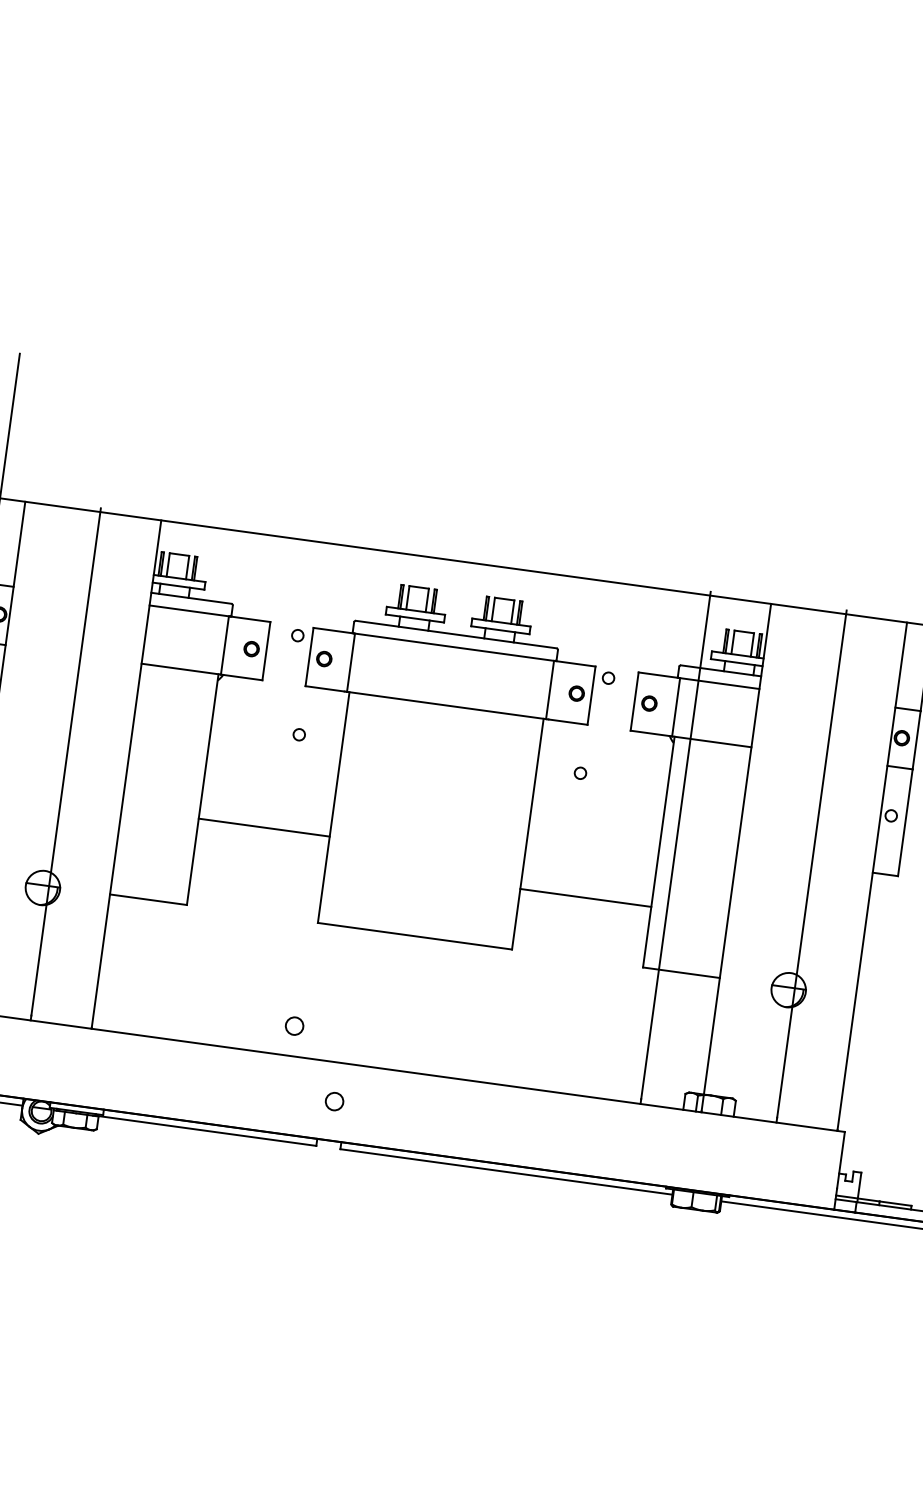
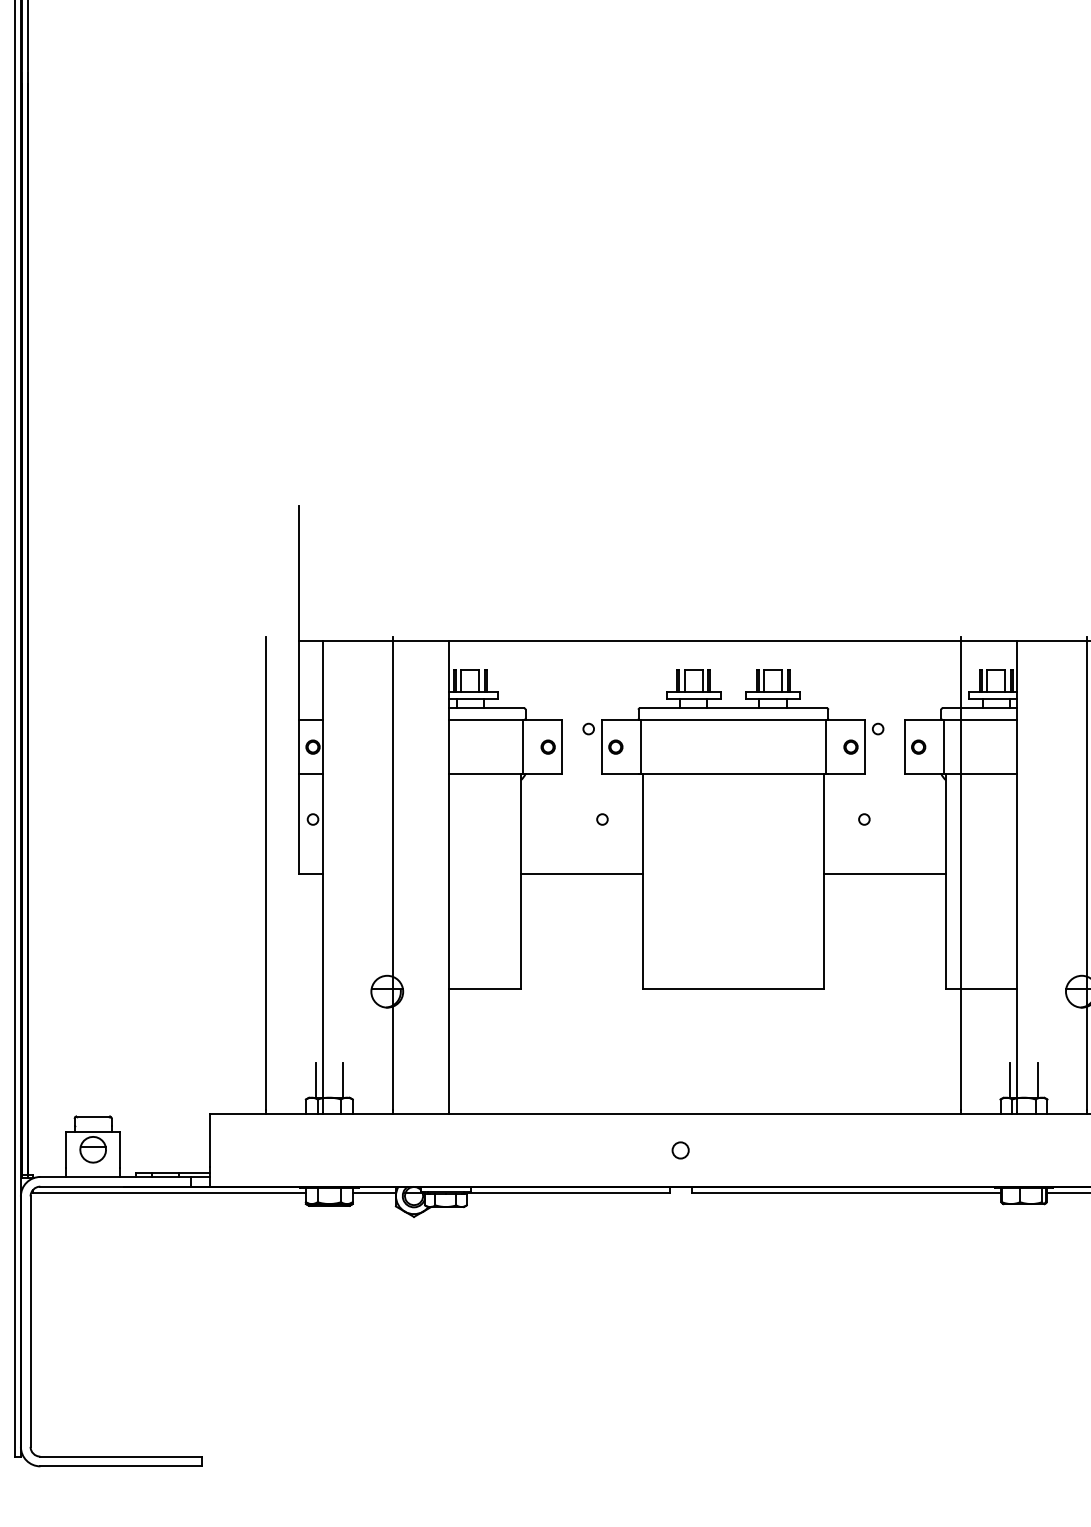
line: (264, 827) -> (582, 873), moved
line: (585, 897) -> (884, 873), moved
circle: (294, 1026) -> (634, 1086), removed
line: (699, 1073) -> (1010, 1079), added
line: (728, 1077) -> (1037, 1079), added

